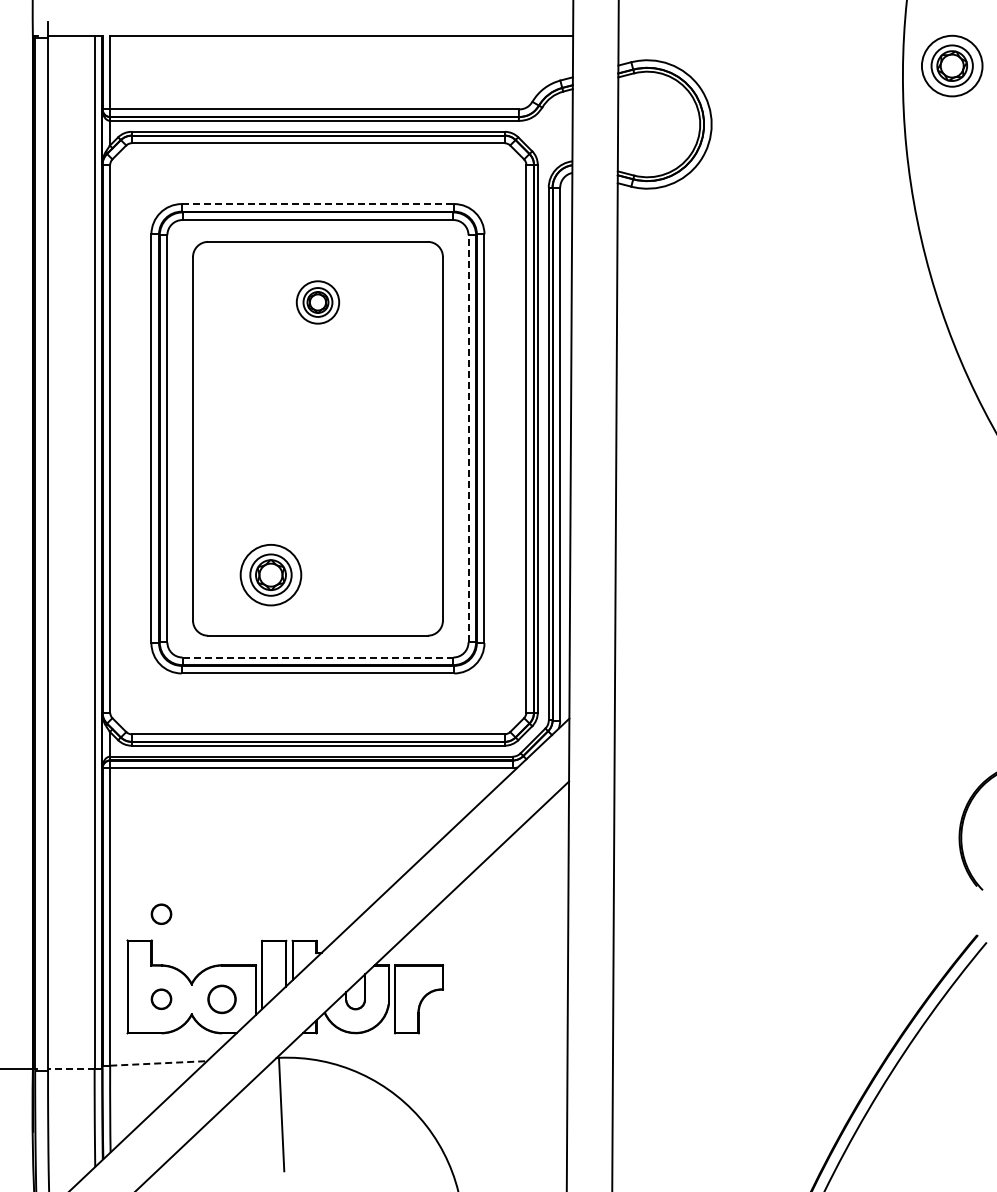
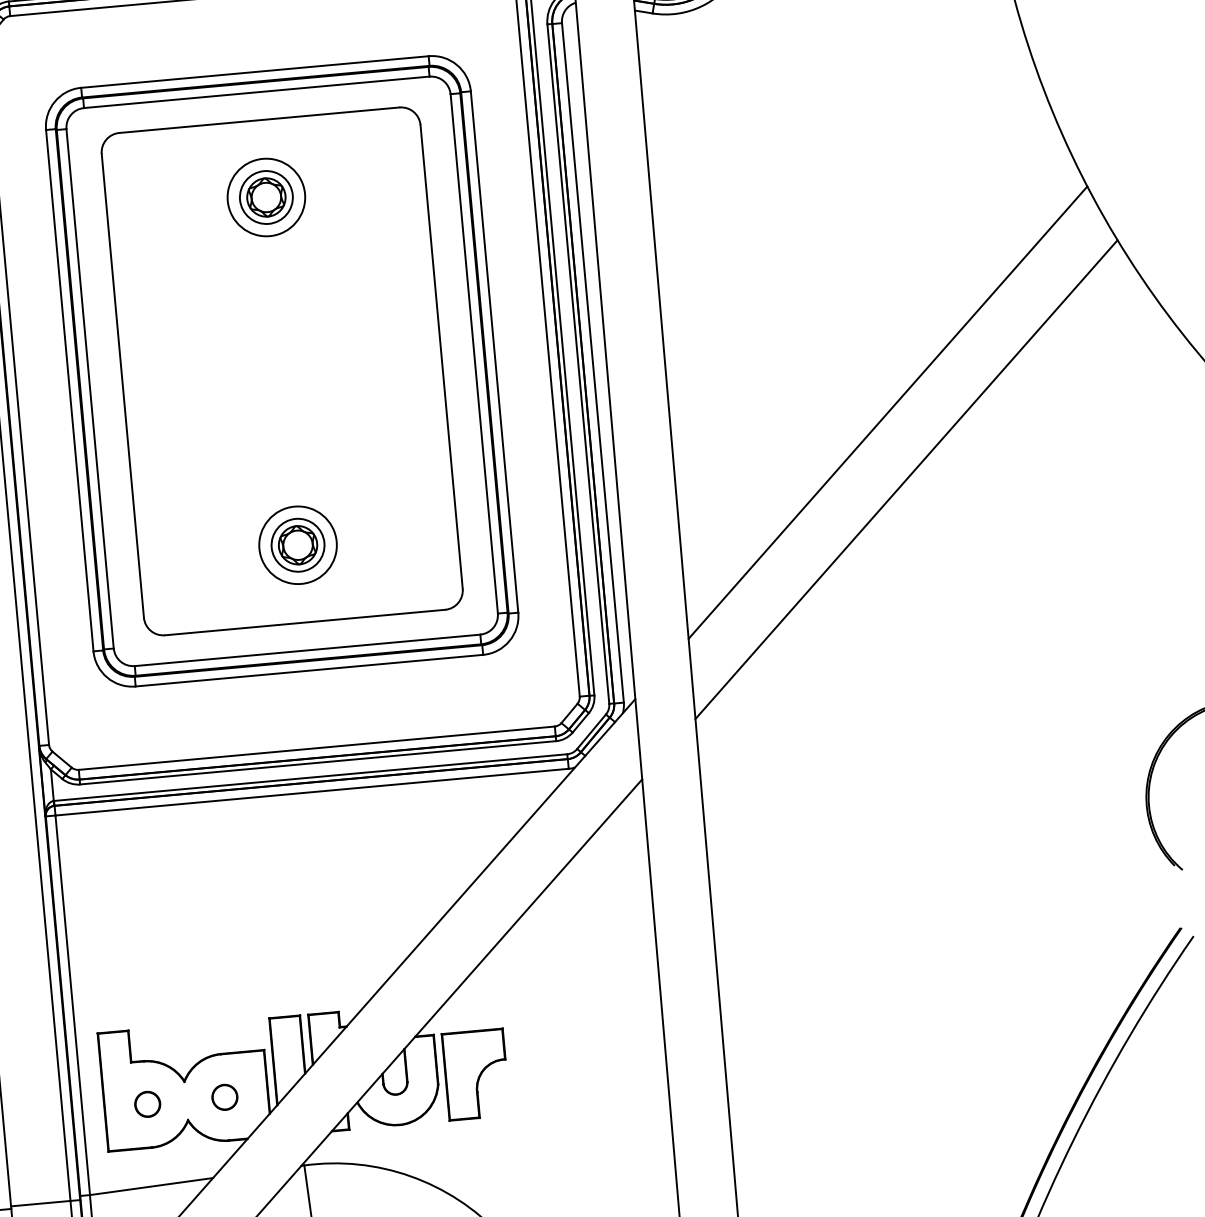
line: (318, 204) -> (255, 72), dashed -> solid
part: (317, 302) -> (265, 197), size x1.43
line: (468, 438) -> (474, 353), dashed -> solid
line: (786, 513) -> (888, 412), added
line: (795, 566) -> (906, 478), added
part: (270, 575) -> (297, 545), moved
line: (318, 657) -> (308, 650), dashed -> solid
part: (161, 913) -> (137, 994), removed
circle: (221, 998) -> (224, 1096), size x0.71
line: (158, 1063) -> (151, 1186), dashed -> solid
line: (70, 1068) -> (39, 1203), dashed -> solid

